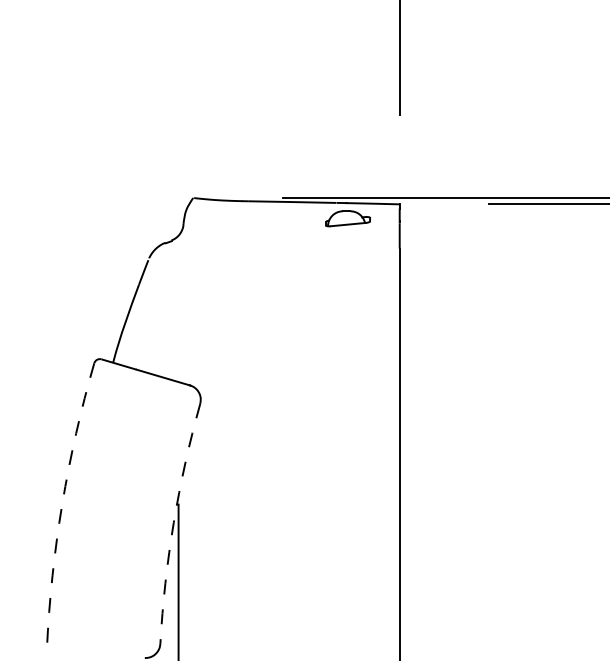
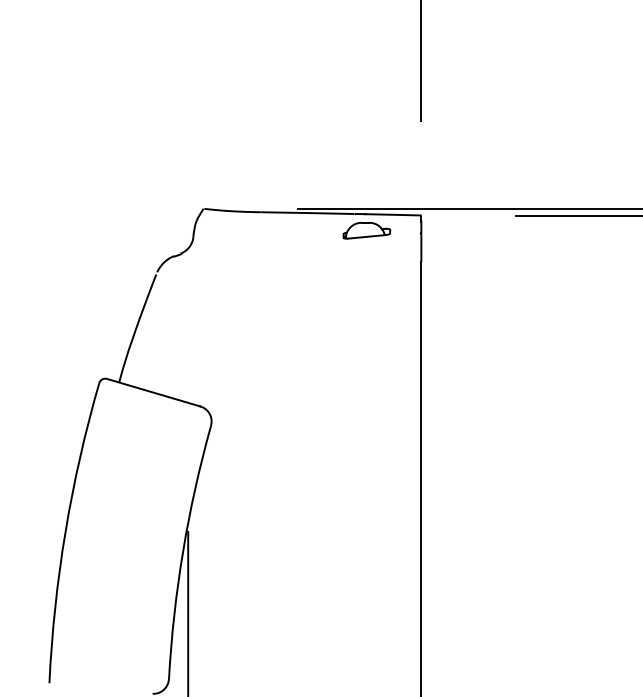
arc: (62, 504) -> (65, 531), dashed -> solid
arc: (173, 522) -> (182, 550), dashed -> solid

